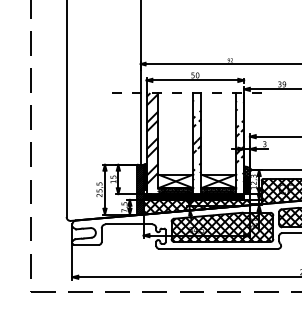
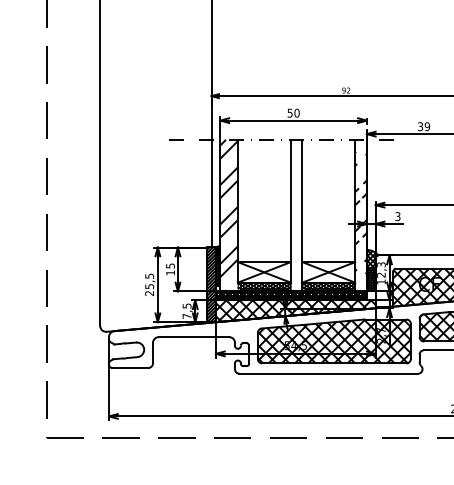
hatch: (197, 139) -> (296, 209), removed

